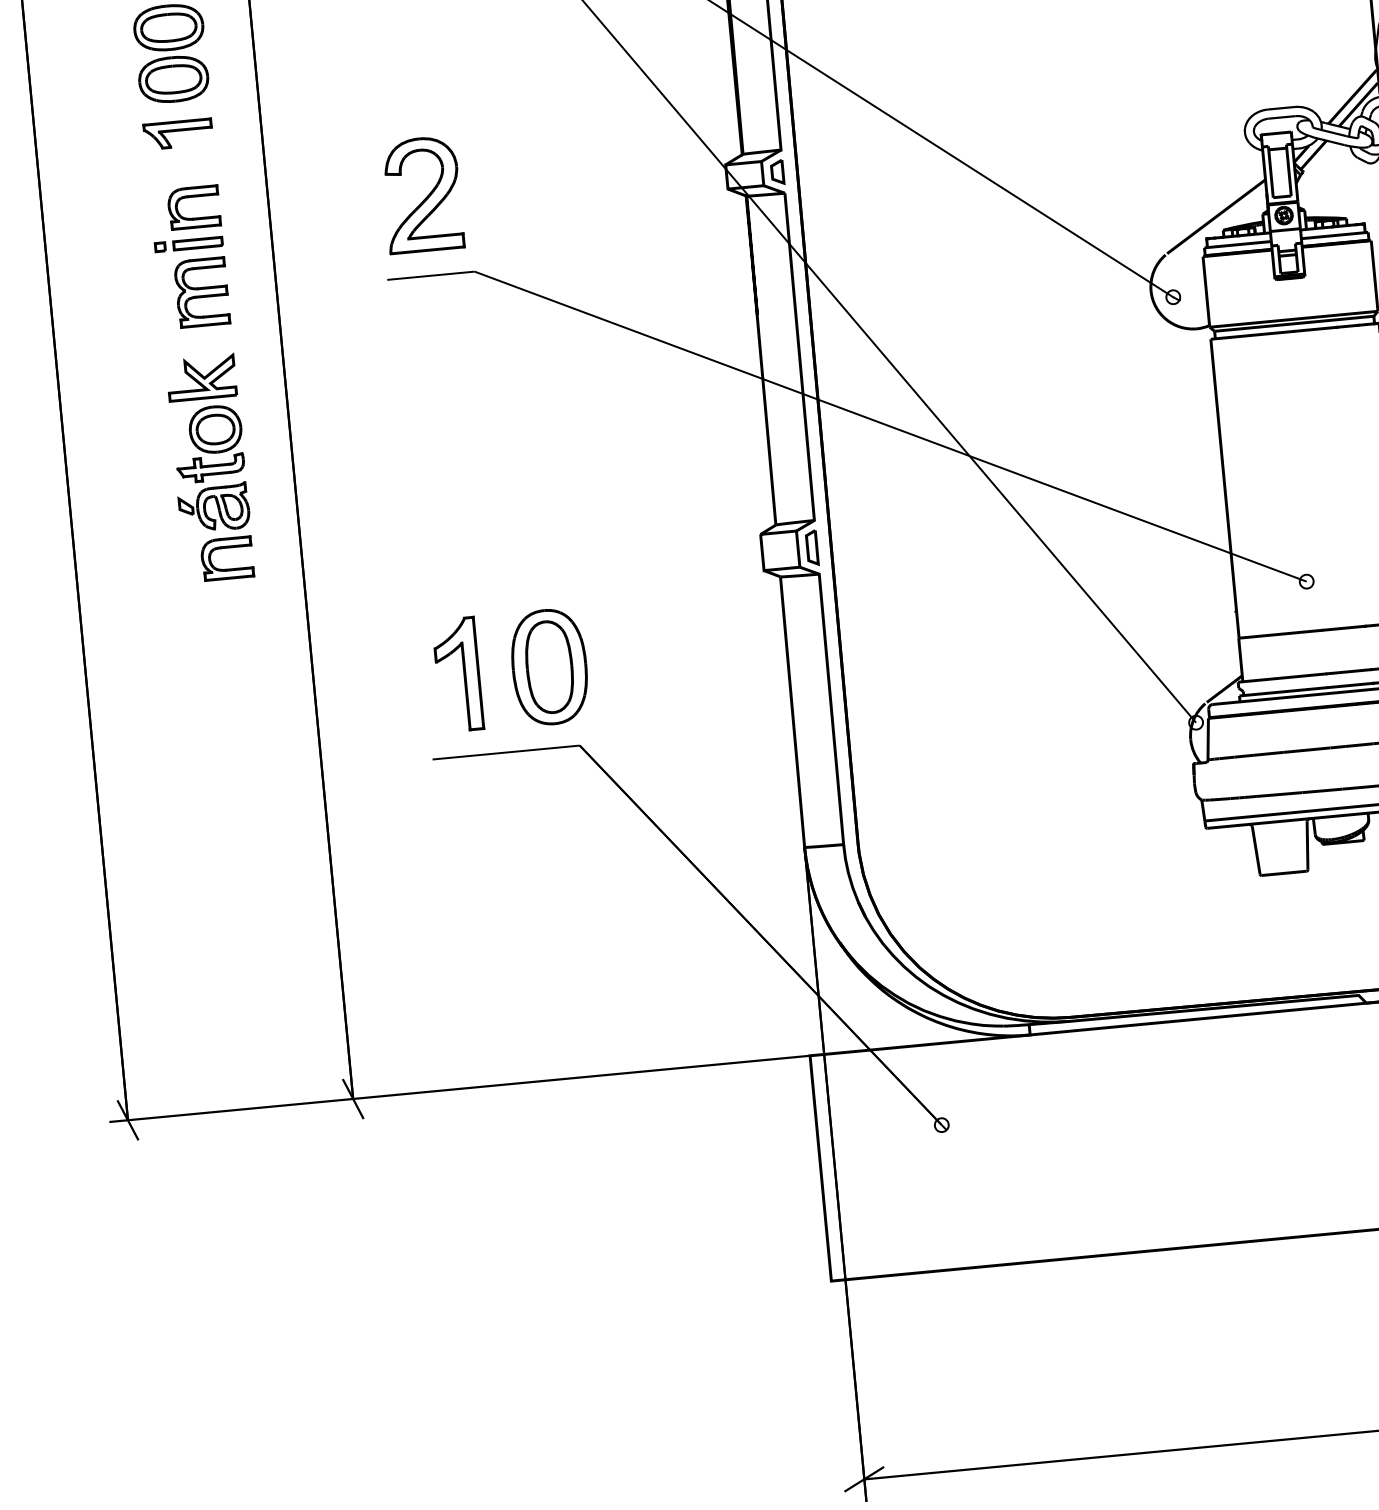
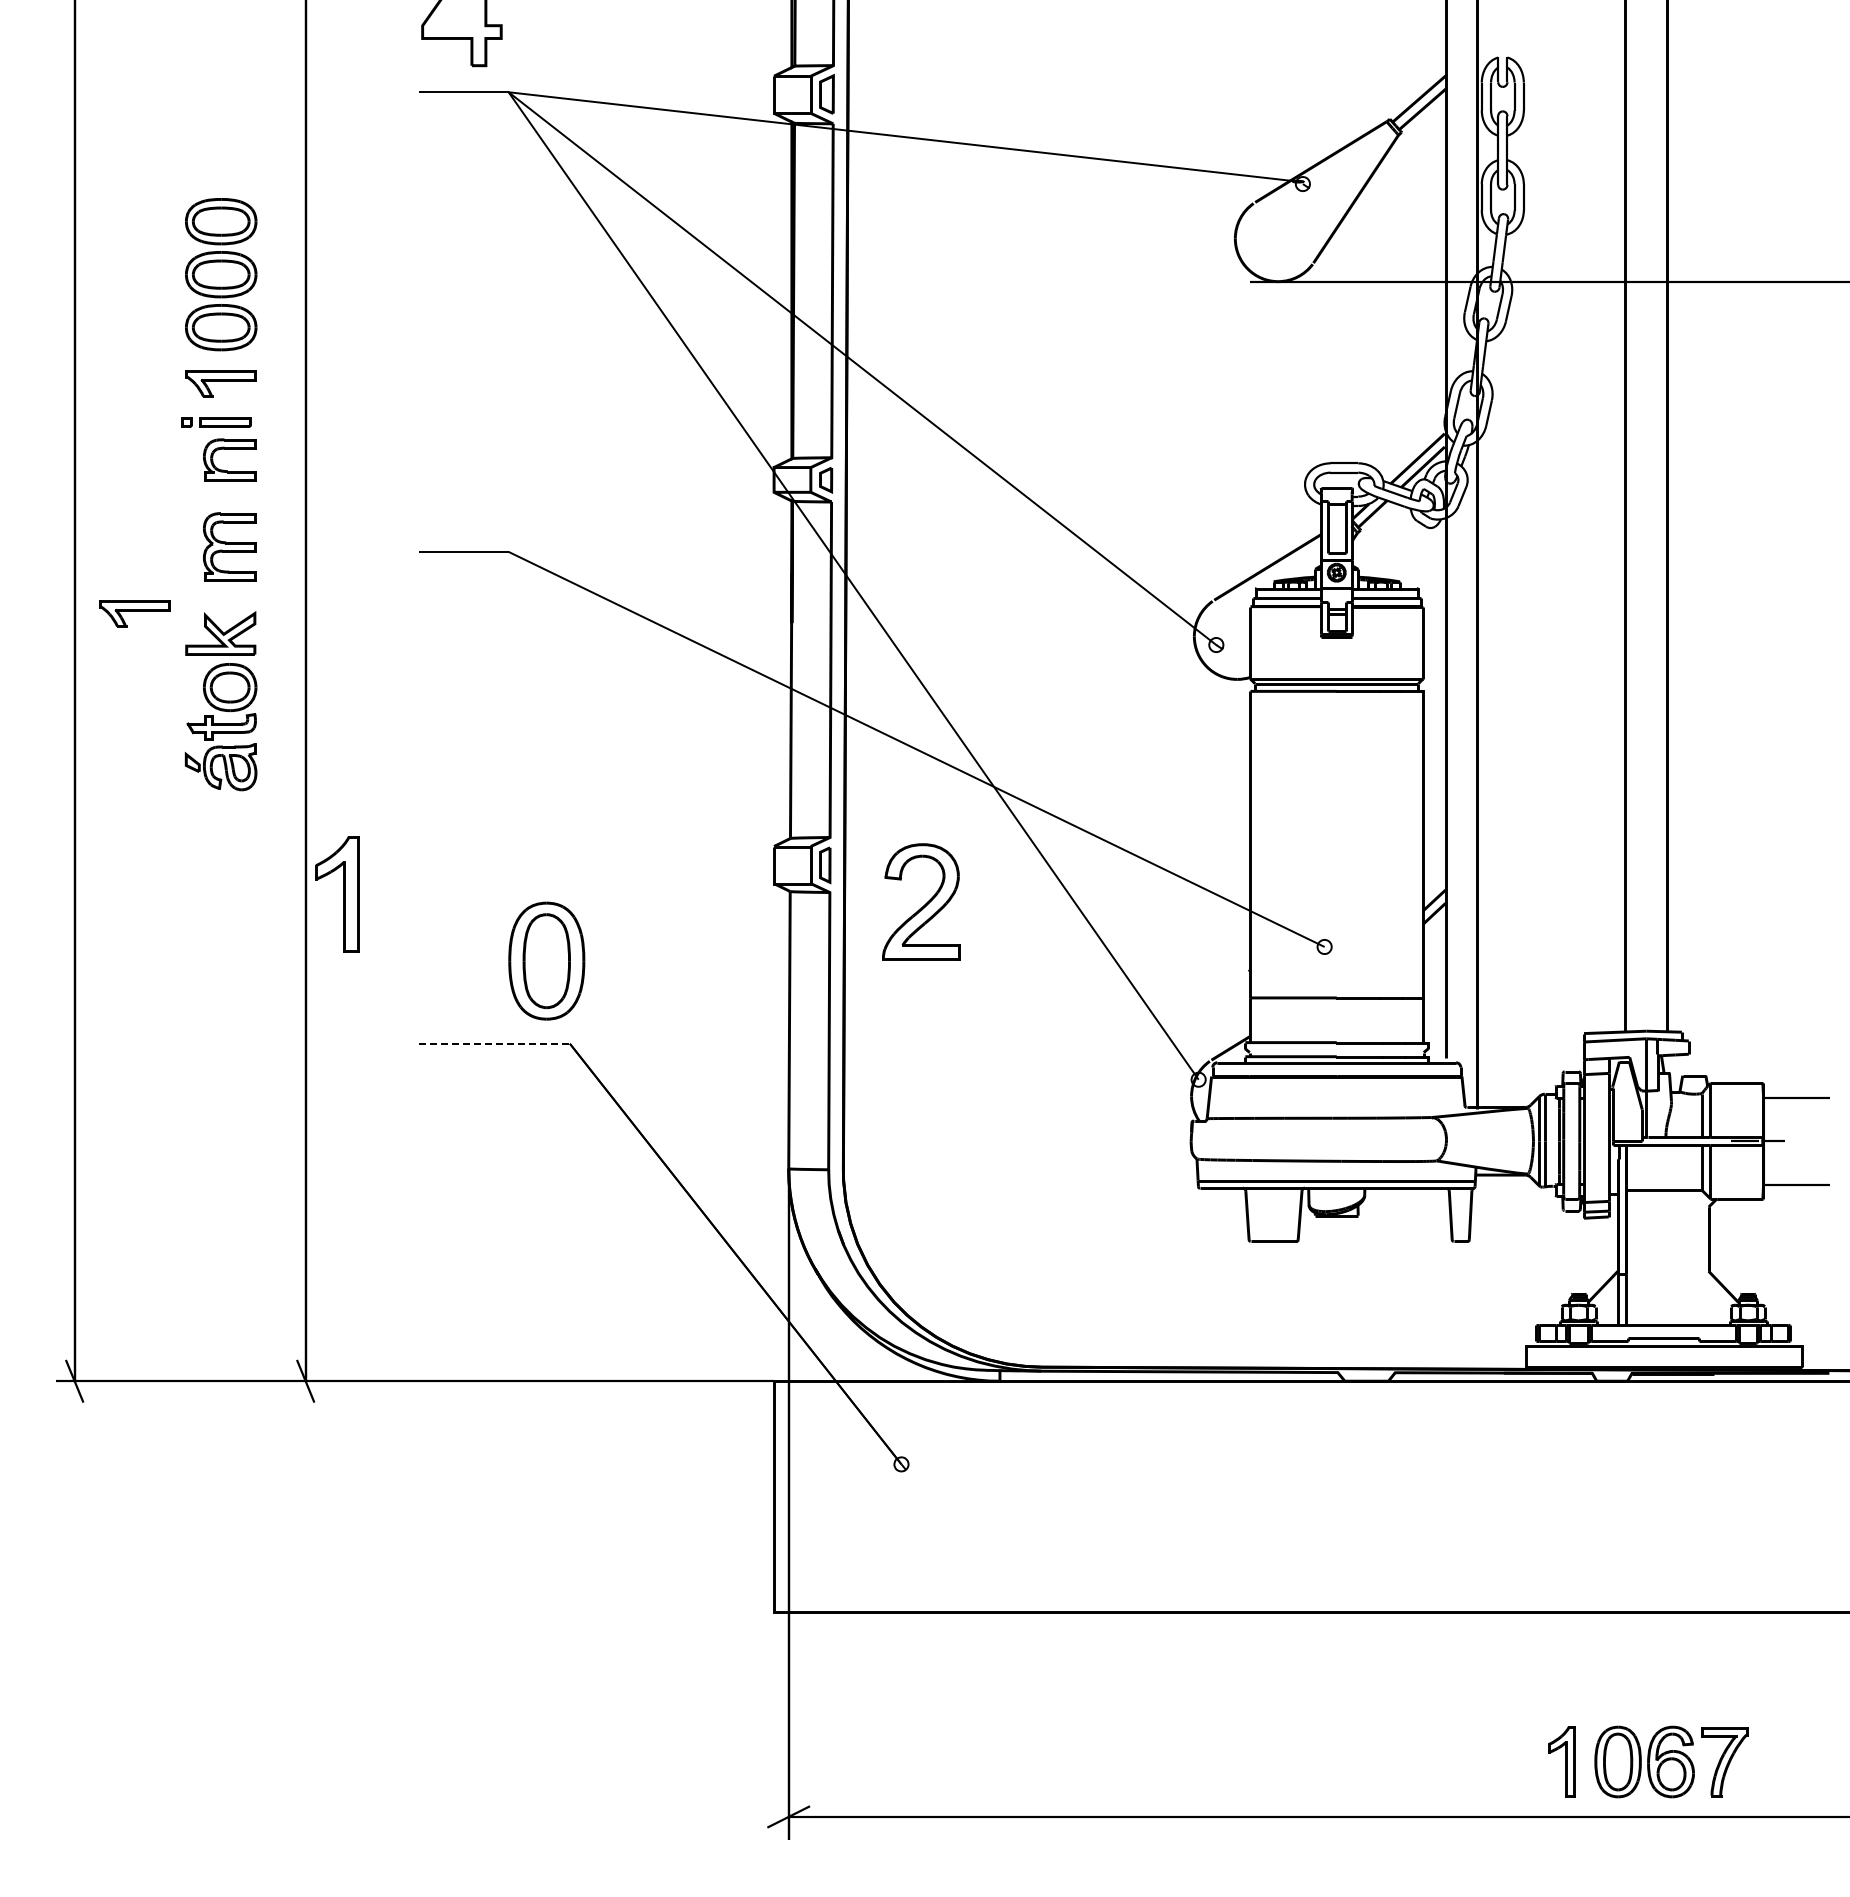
part: (422, 194) -> (921, 901), moved
part: (189, 245) -> (216, 422), moved
part: (115, 366) -> (134, 613), added
part: (226, 548) -> (229, 809), removed
part: (458, 675) -> (337, 894), moved
line: (506, 752) -> (494, 1043), solid -> dashed

